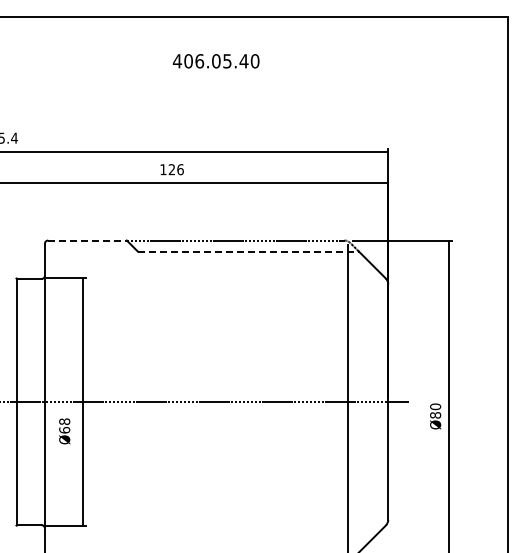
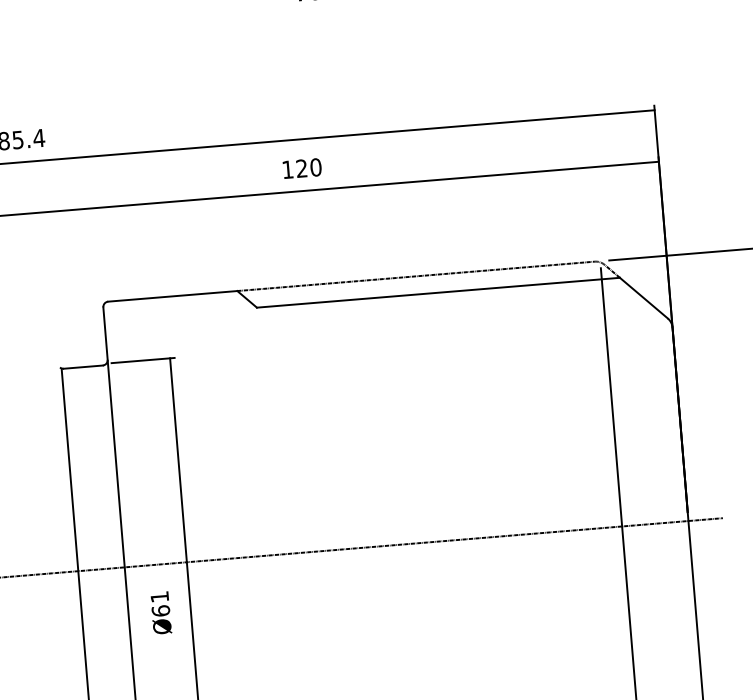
text: (180, 169) -> (315, 167), 126 -> 120
line: (88, 240) -> (174, 296), dashed -> solid
line: (248, 251) -> (438, 292), dashed -> solid
text: (64, 421) -> (159, 596), Ø68 -> Ø61

